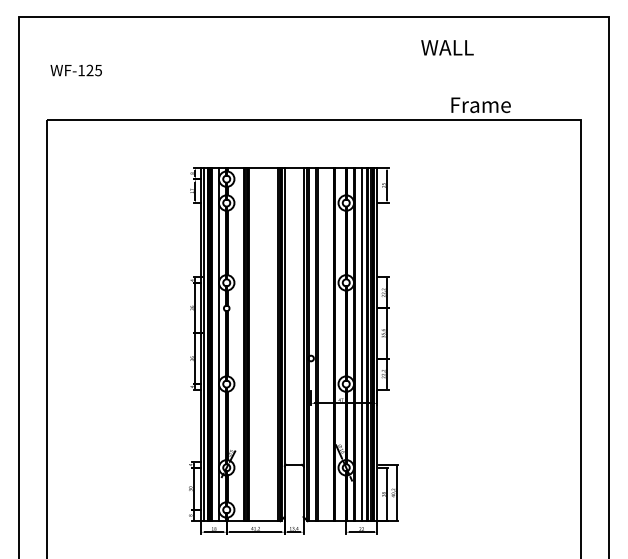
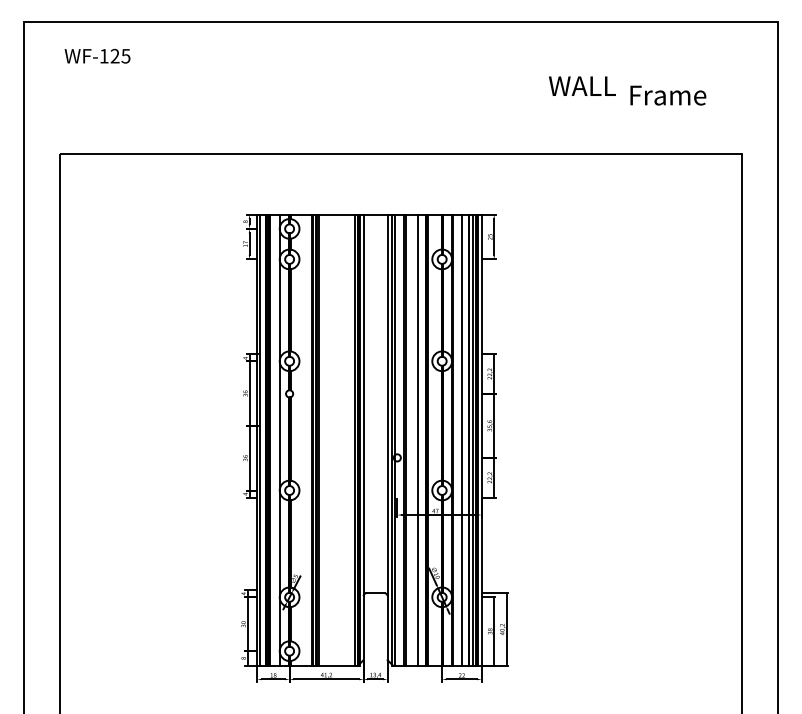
text: (447, 47) -> (582, 85), moved
text: (76, 69) -> (97, 55), moved
text: (481, 105) -> (668, 95), moved
line: (327, 344) -> (418, 439), added

